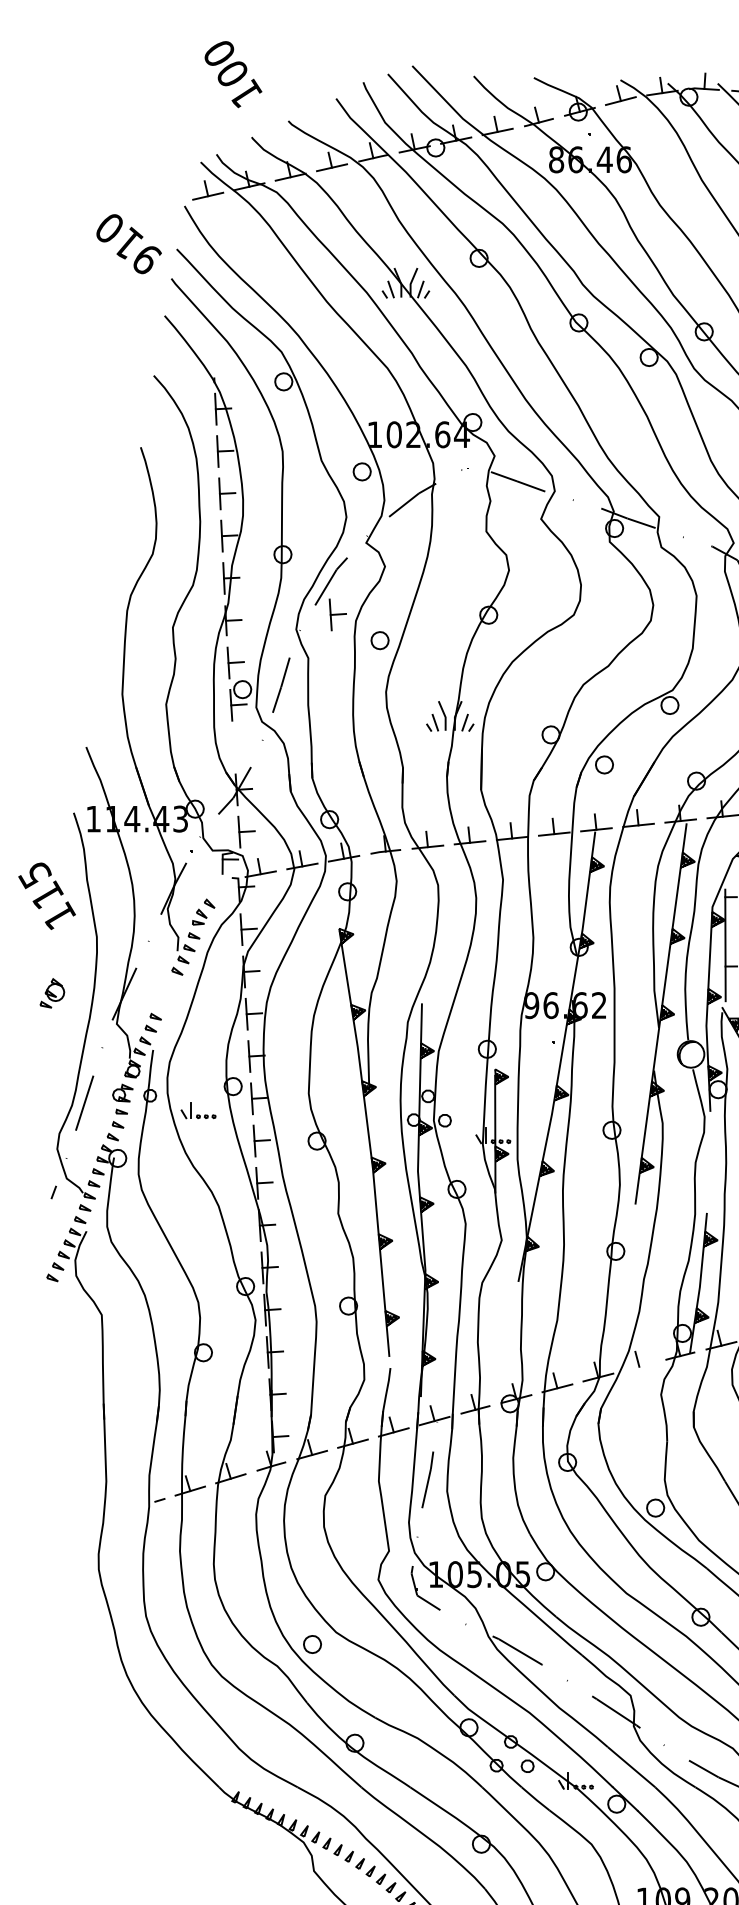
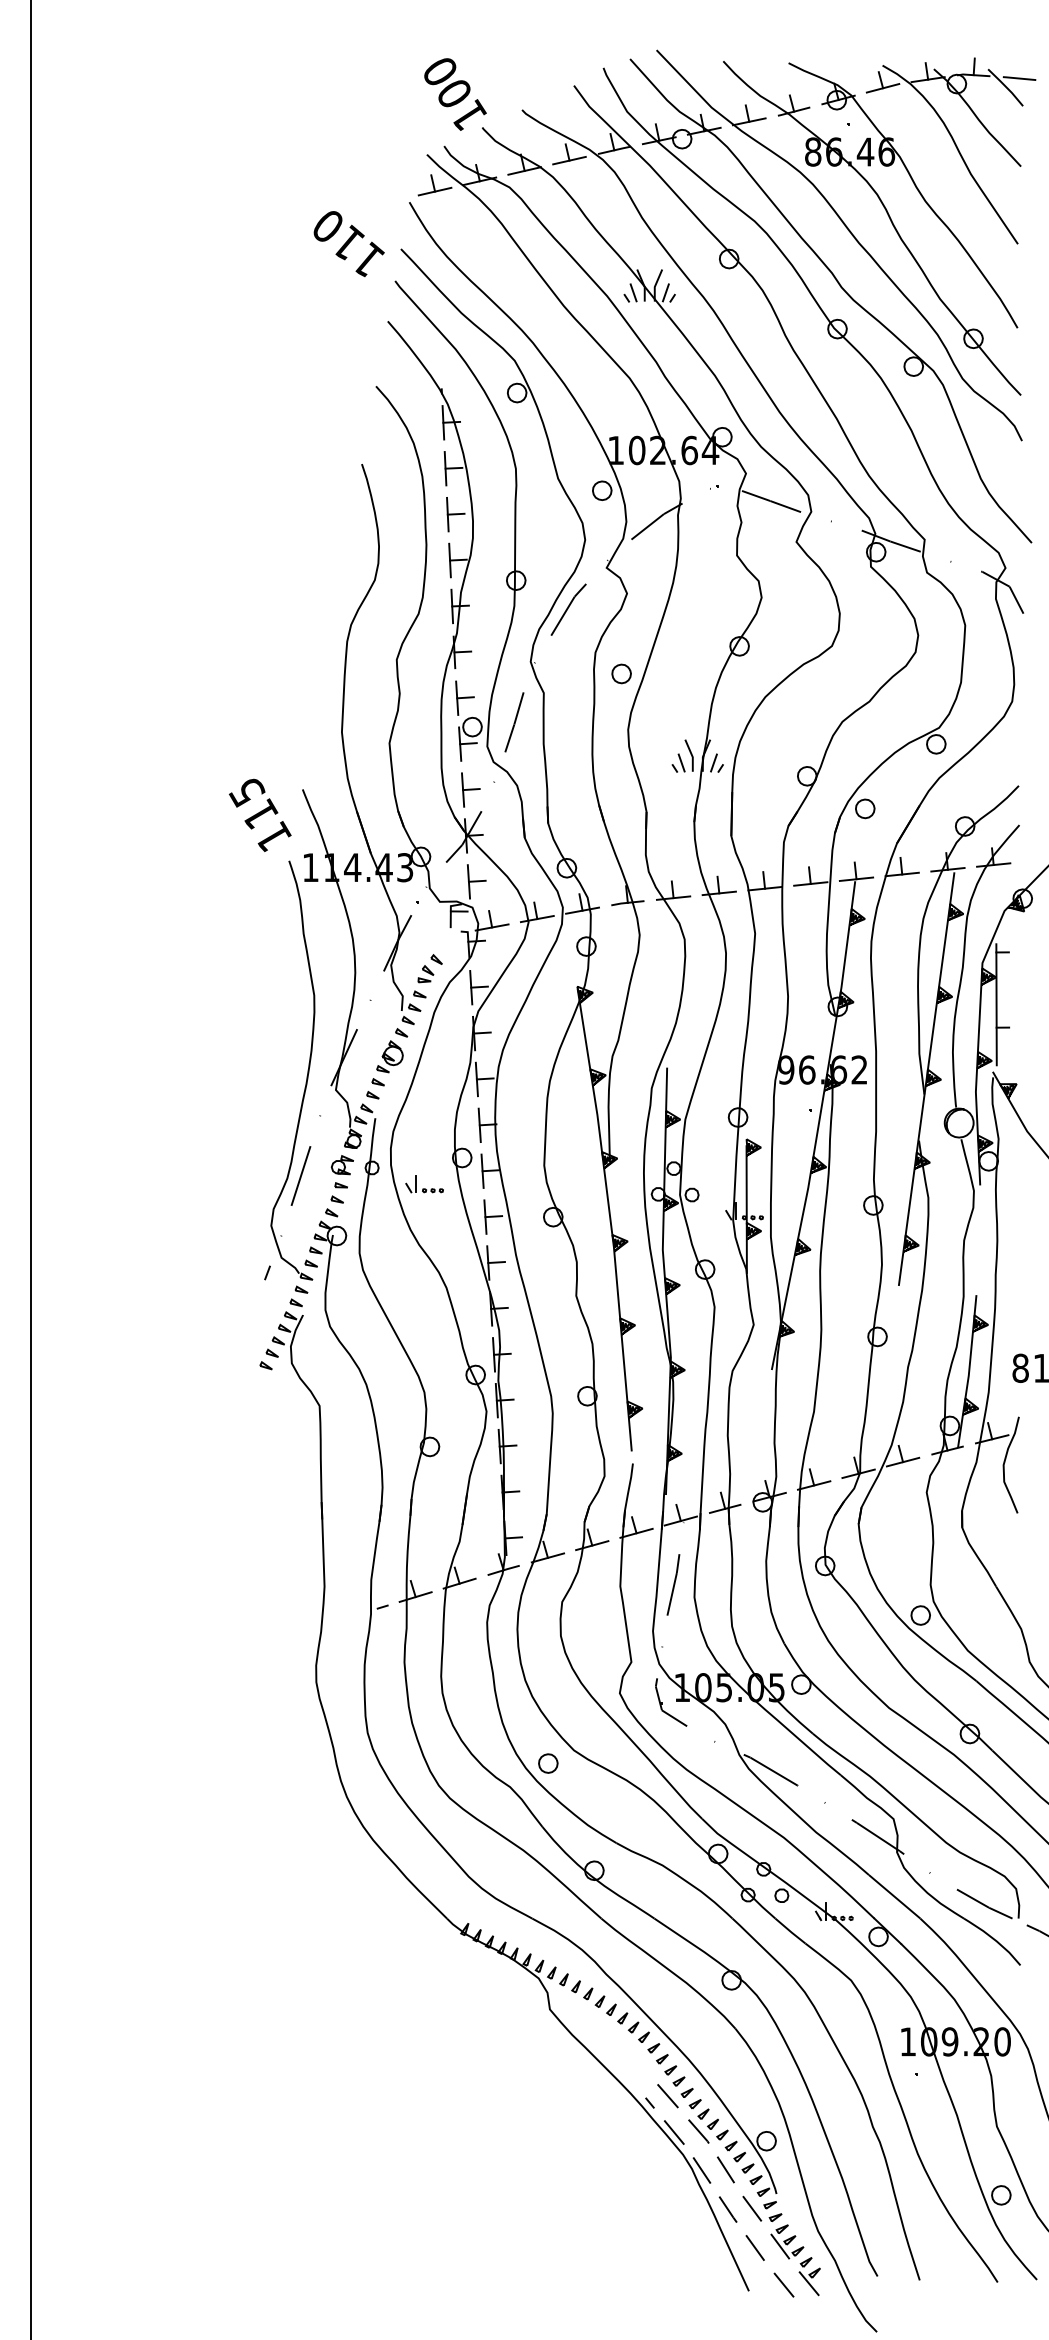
text: (233, 74) -> (455, 94), moved
text: (147, 258) -> (369, 259), 910 -> 110
part: (337, 614) -> (470, 789), moved
text: (47, 895) -> (260, 814), moved
part: (51, 993) -> (389, 1056), moved
line: (638, 1366) -> (902, 1461), added

